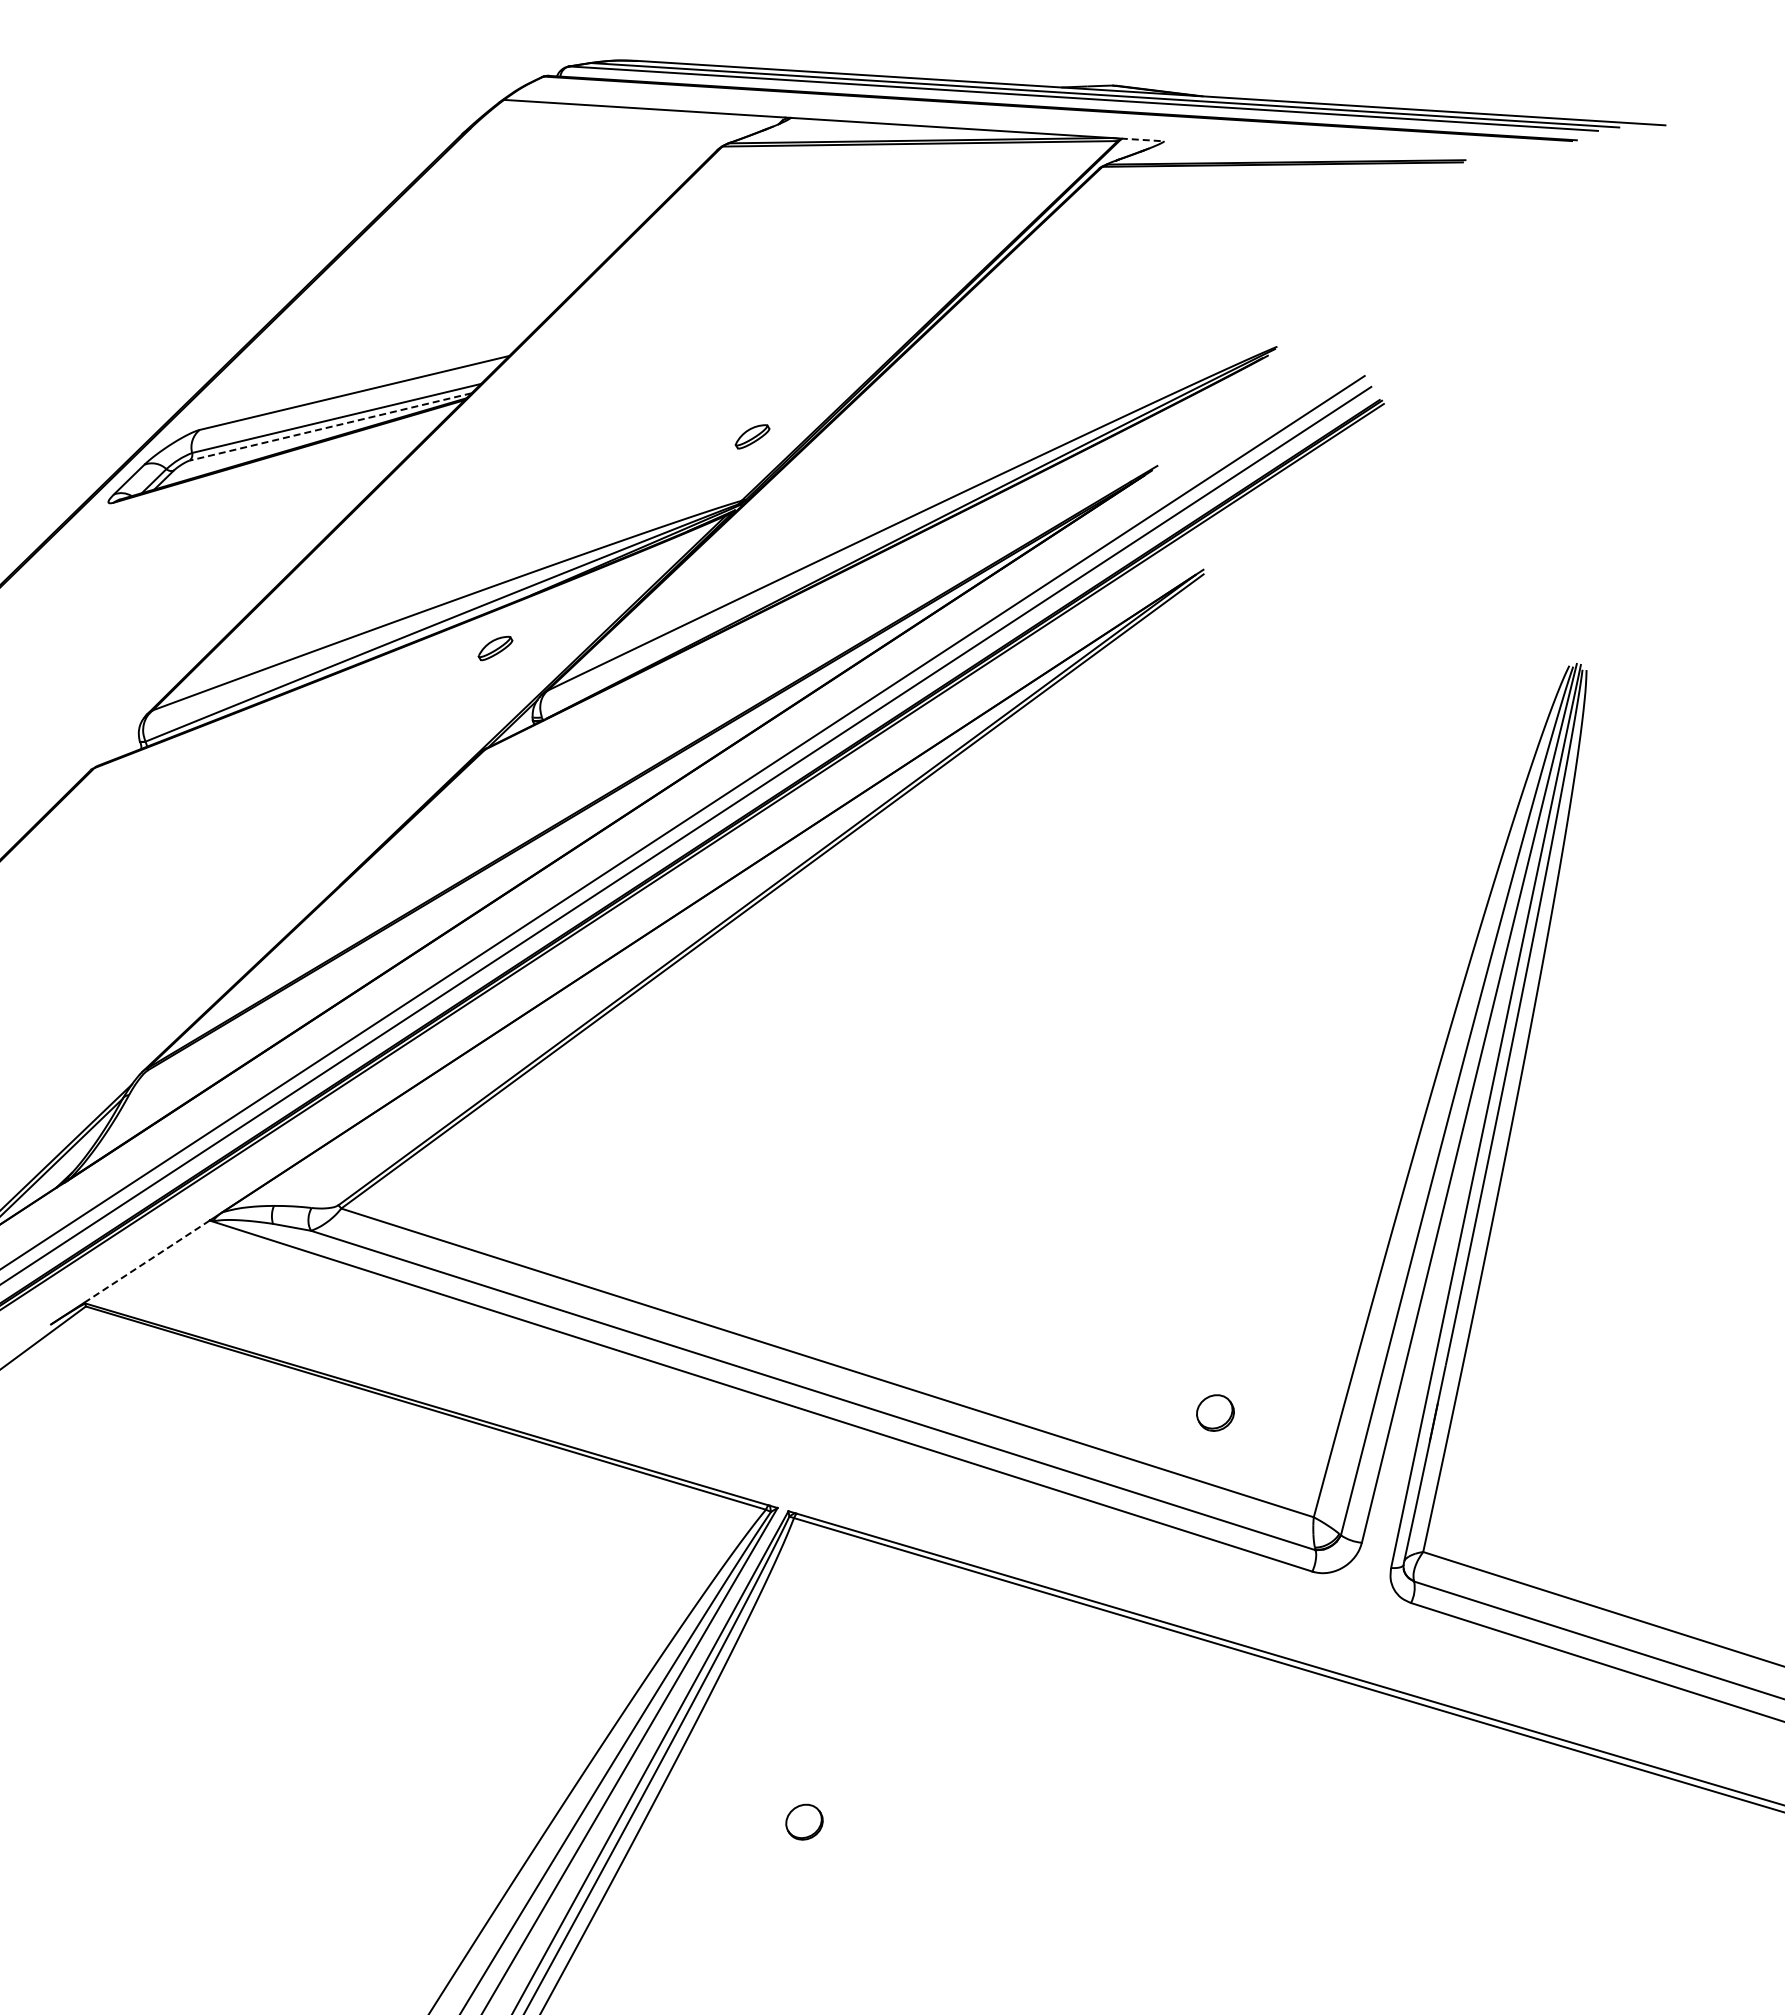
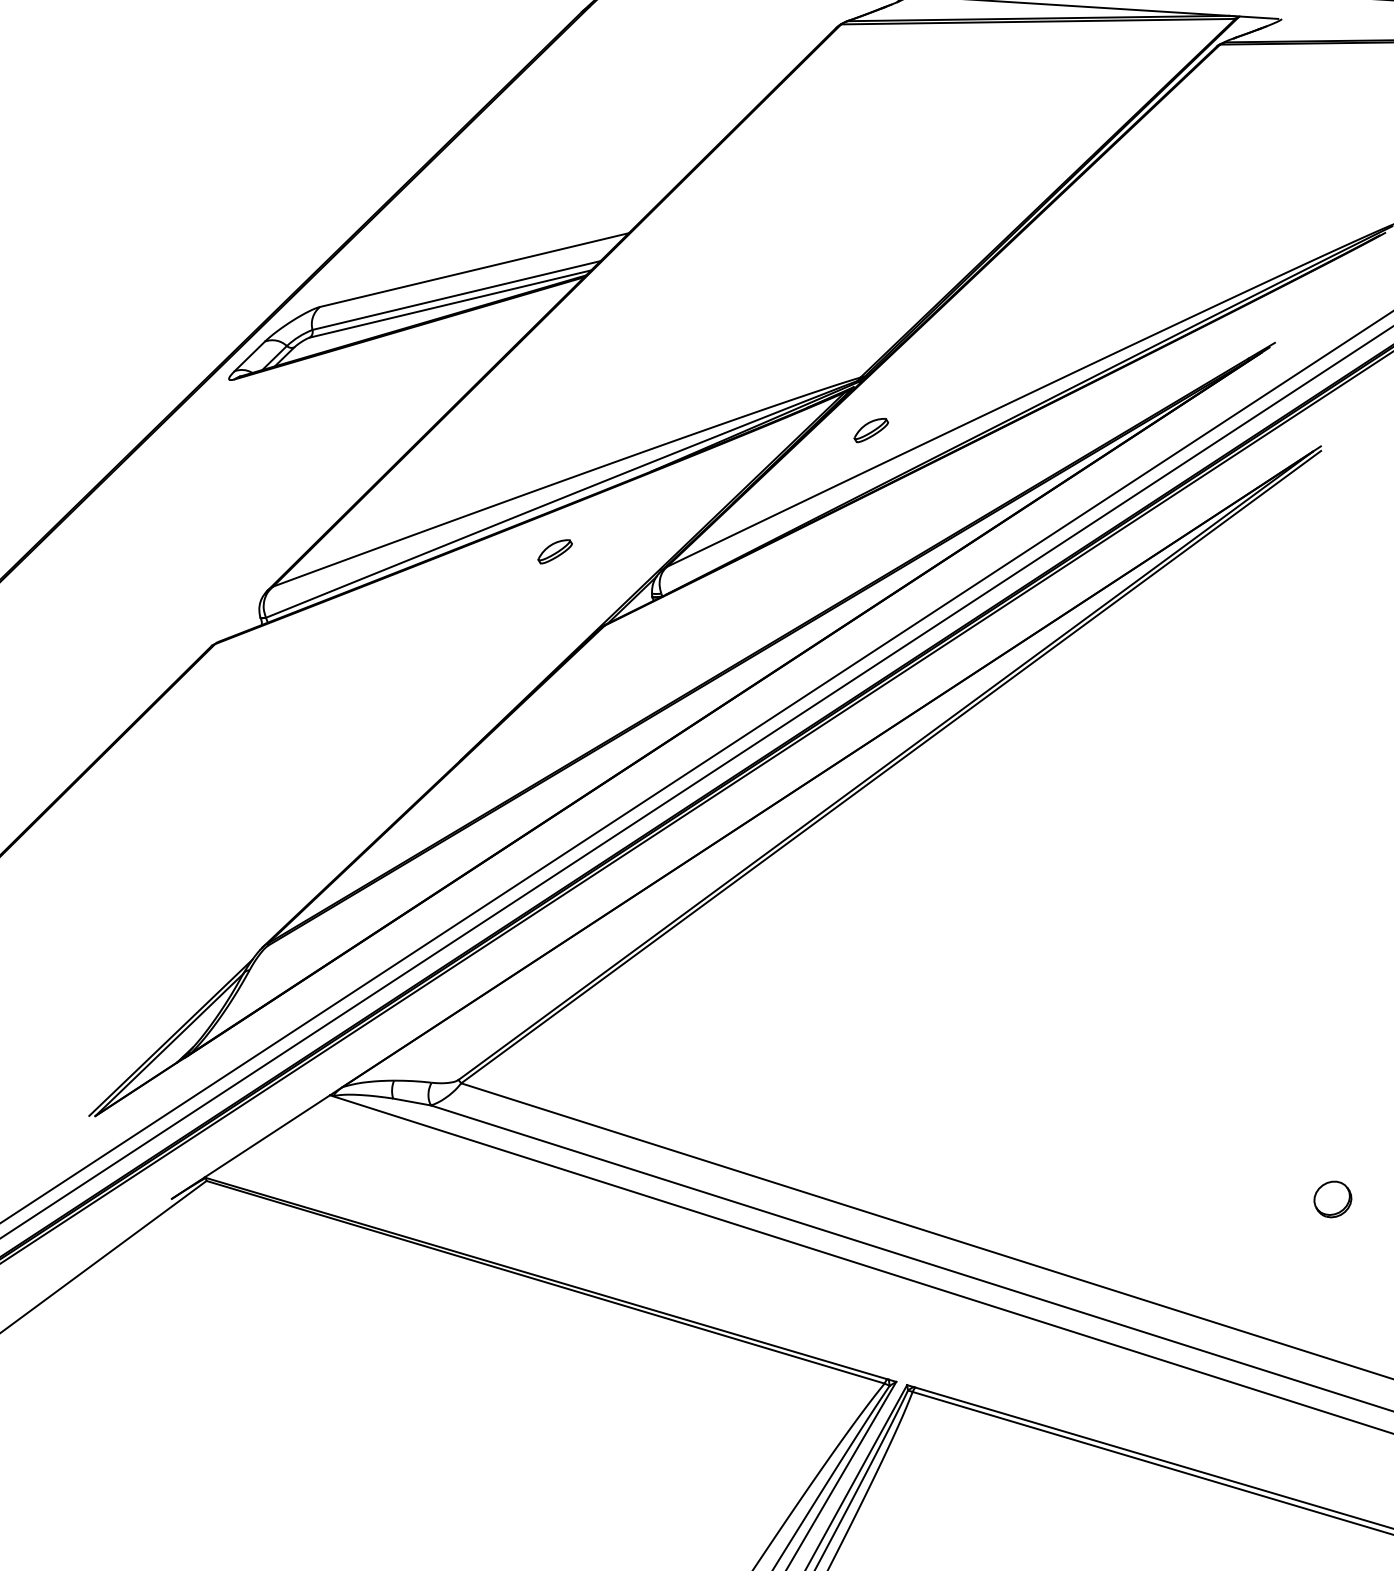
line: (1140, 139) -> (1258, 17), dashed -> solid
line: (330, 426) -> (450, 303), dashed -> solid
part: (752, 436) -> (871, 430), moved
part: (495, 648) -> (555, 551), moved
line: (146, 1262) -> (267, 1137), dashed -> solid
part: (1215, 1412) -> (1332, 1198), moved

